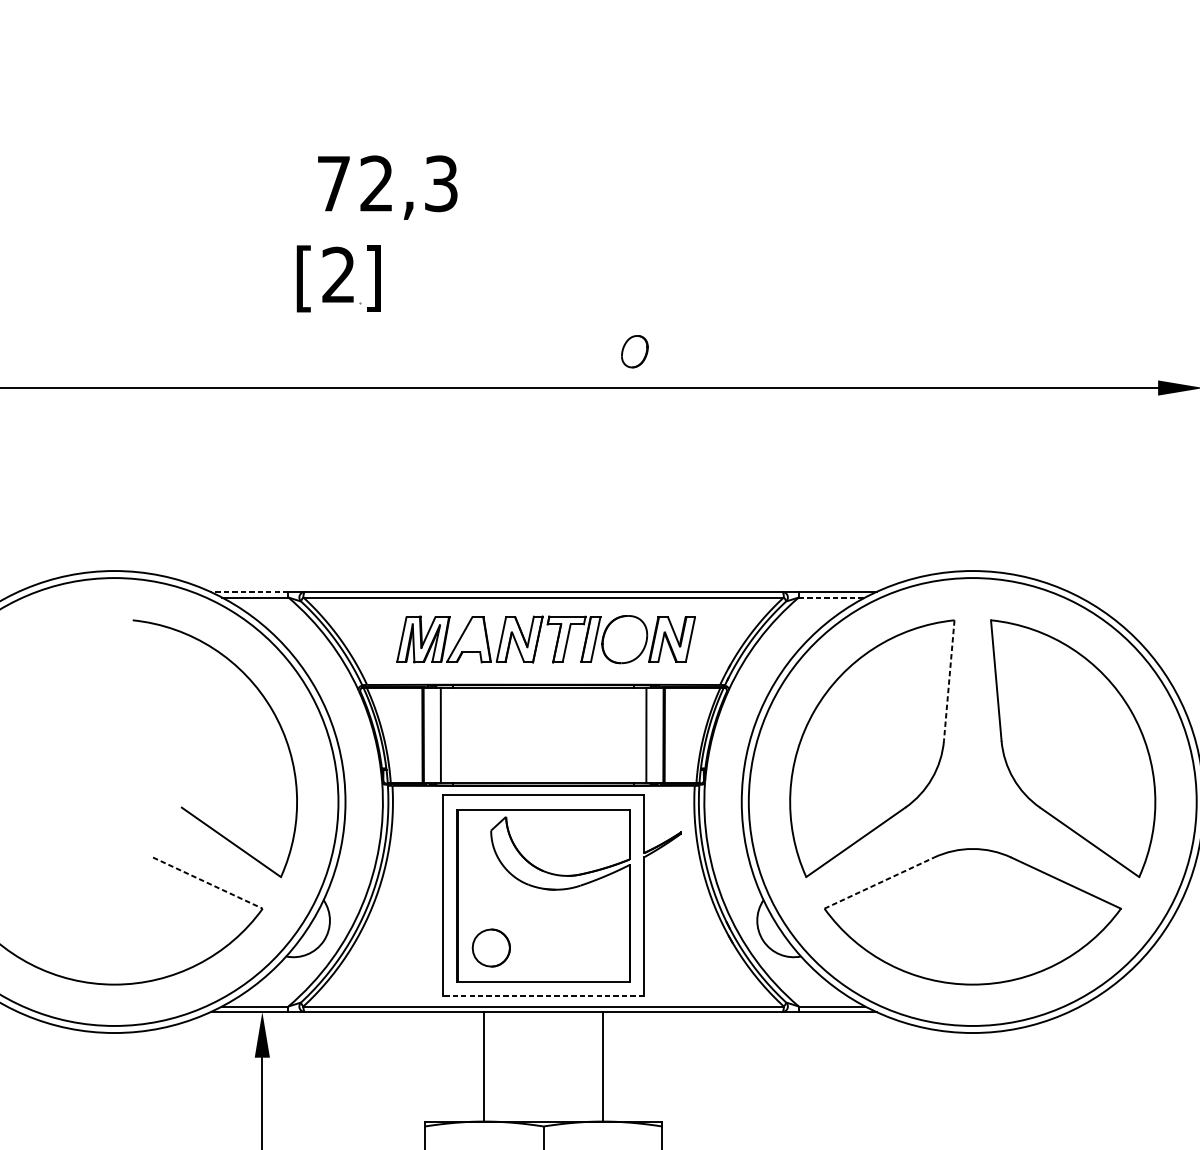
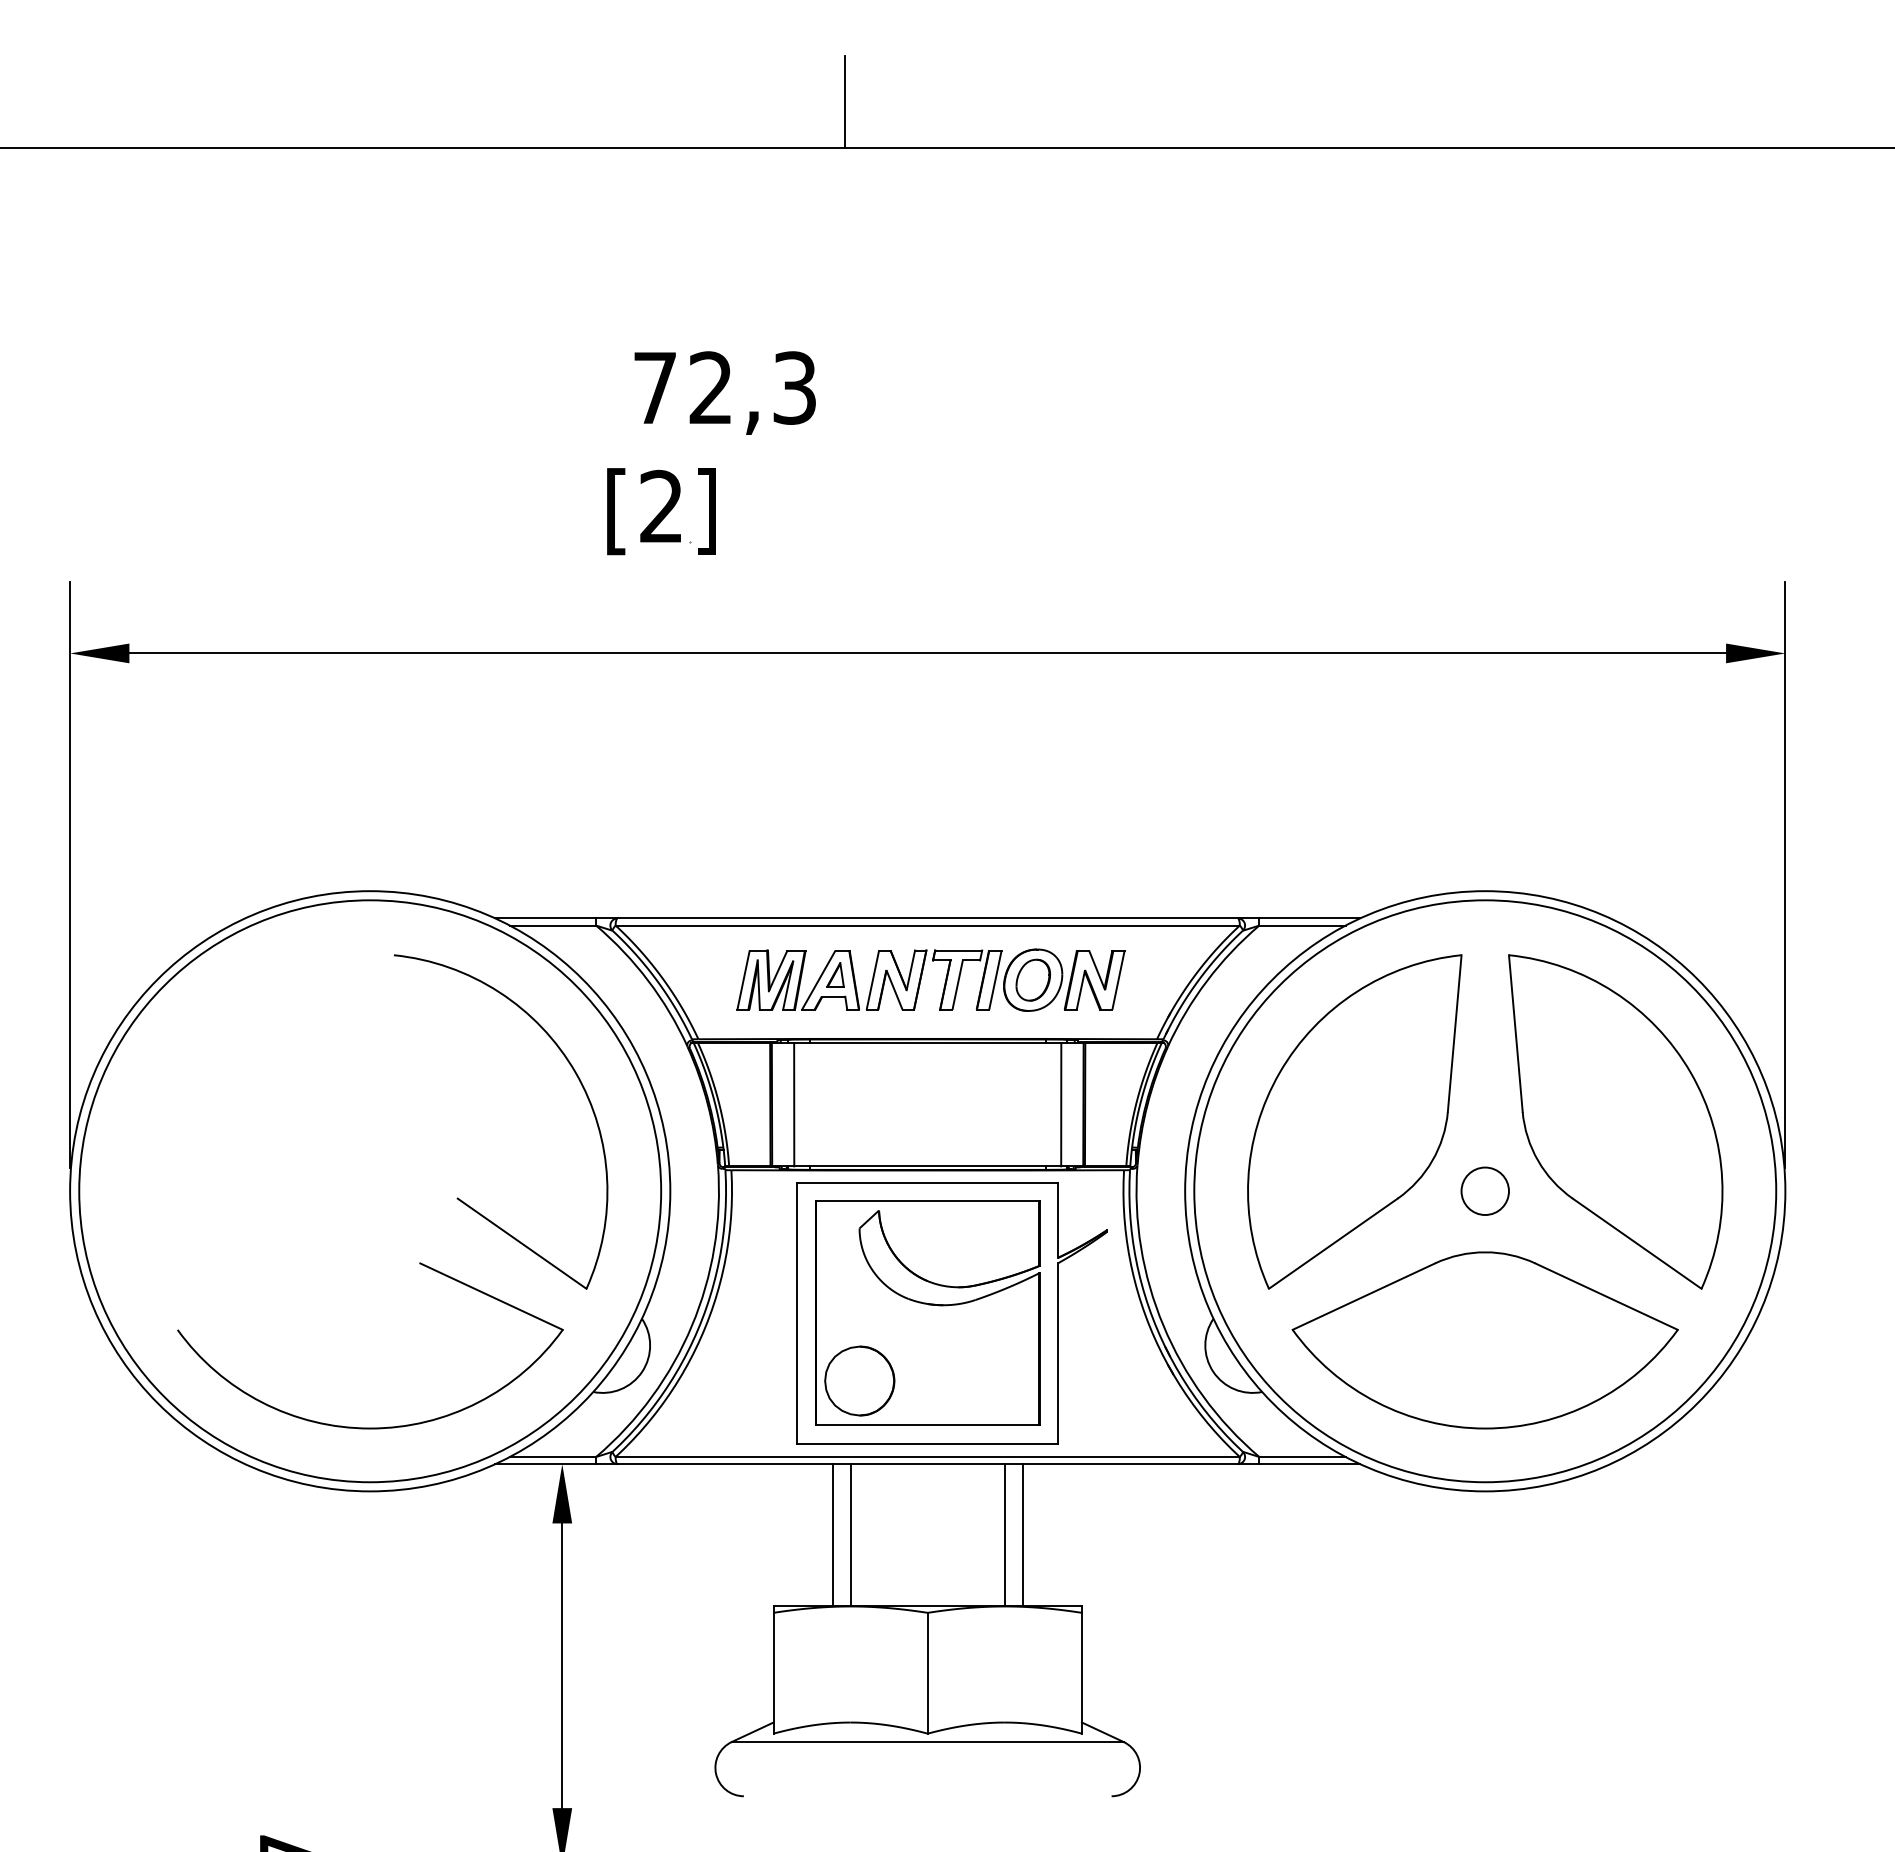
part: (634, 351) -> (1032, 979), moved
line: (249, 592) -> (545, 918), dashed -> solid
line: (832, 597) -> (1303, 925), dashed -> solid
part: (472, 635) -> (835, 974), added
line: (949, 680) -> (1454, 1033), dashed -> solid
circle: (972, 801) -> (1484, 1190), added
line: (207, 883) -> (491, 1296), dashed -> solid
line: (879, 883) -> (1363, 1296), dashed -> solid
part: (491, 947) -> (859, 1380), size x1.43
line: (543, 996) -> (927, 1443), dashed -> solid
line: (470, 1066) -> (832, 1535), added
line: (616, 1066) -> (1022, 1535), added

